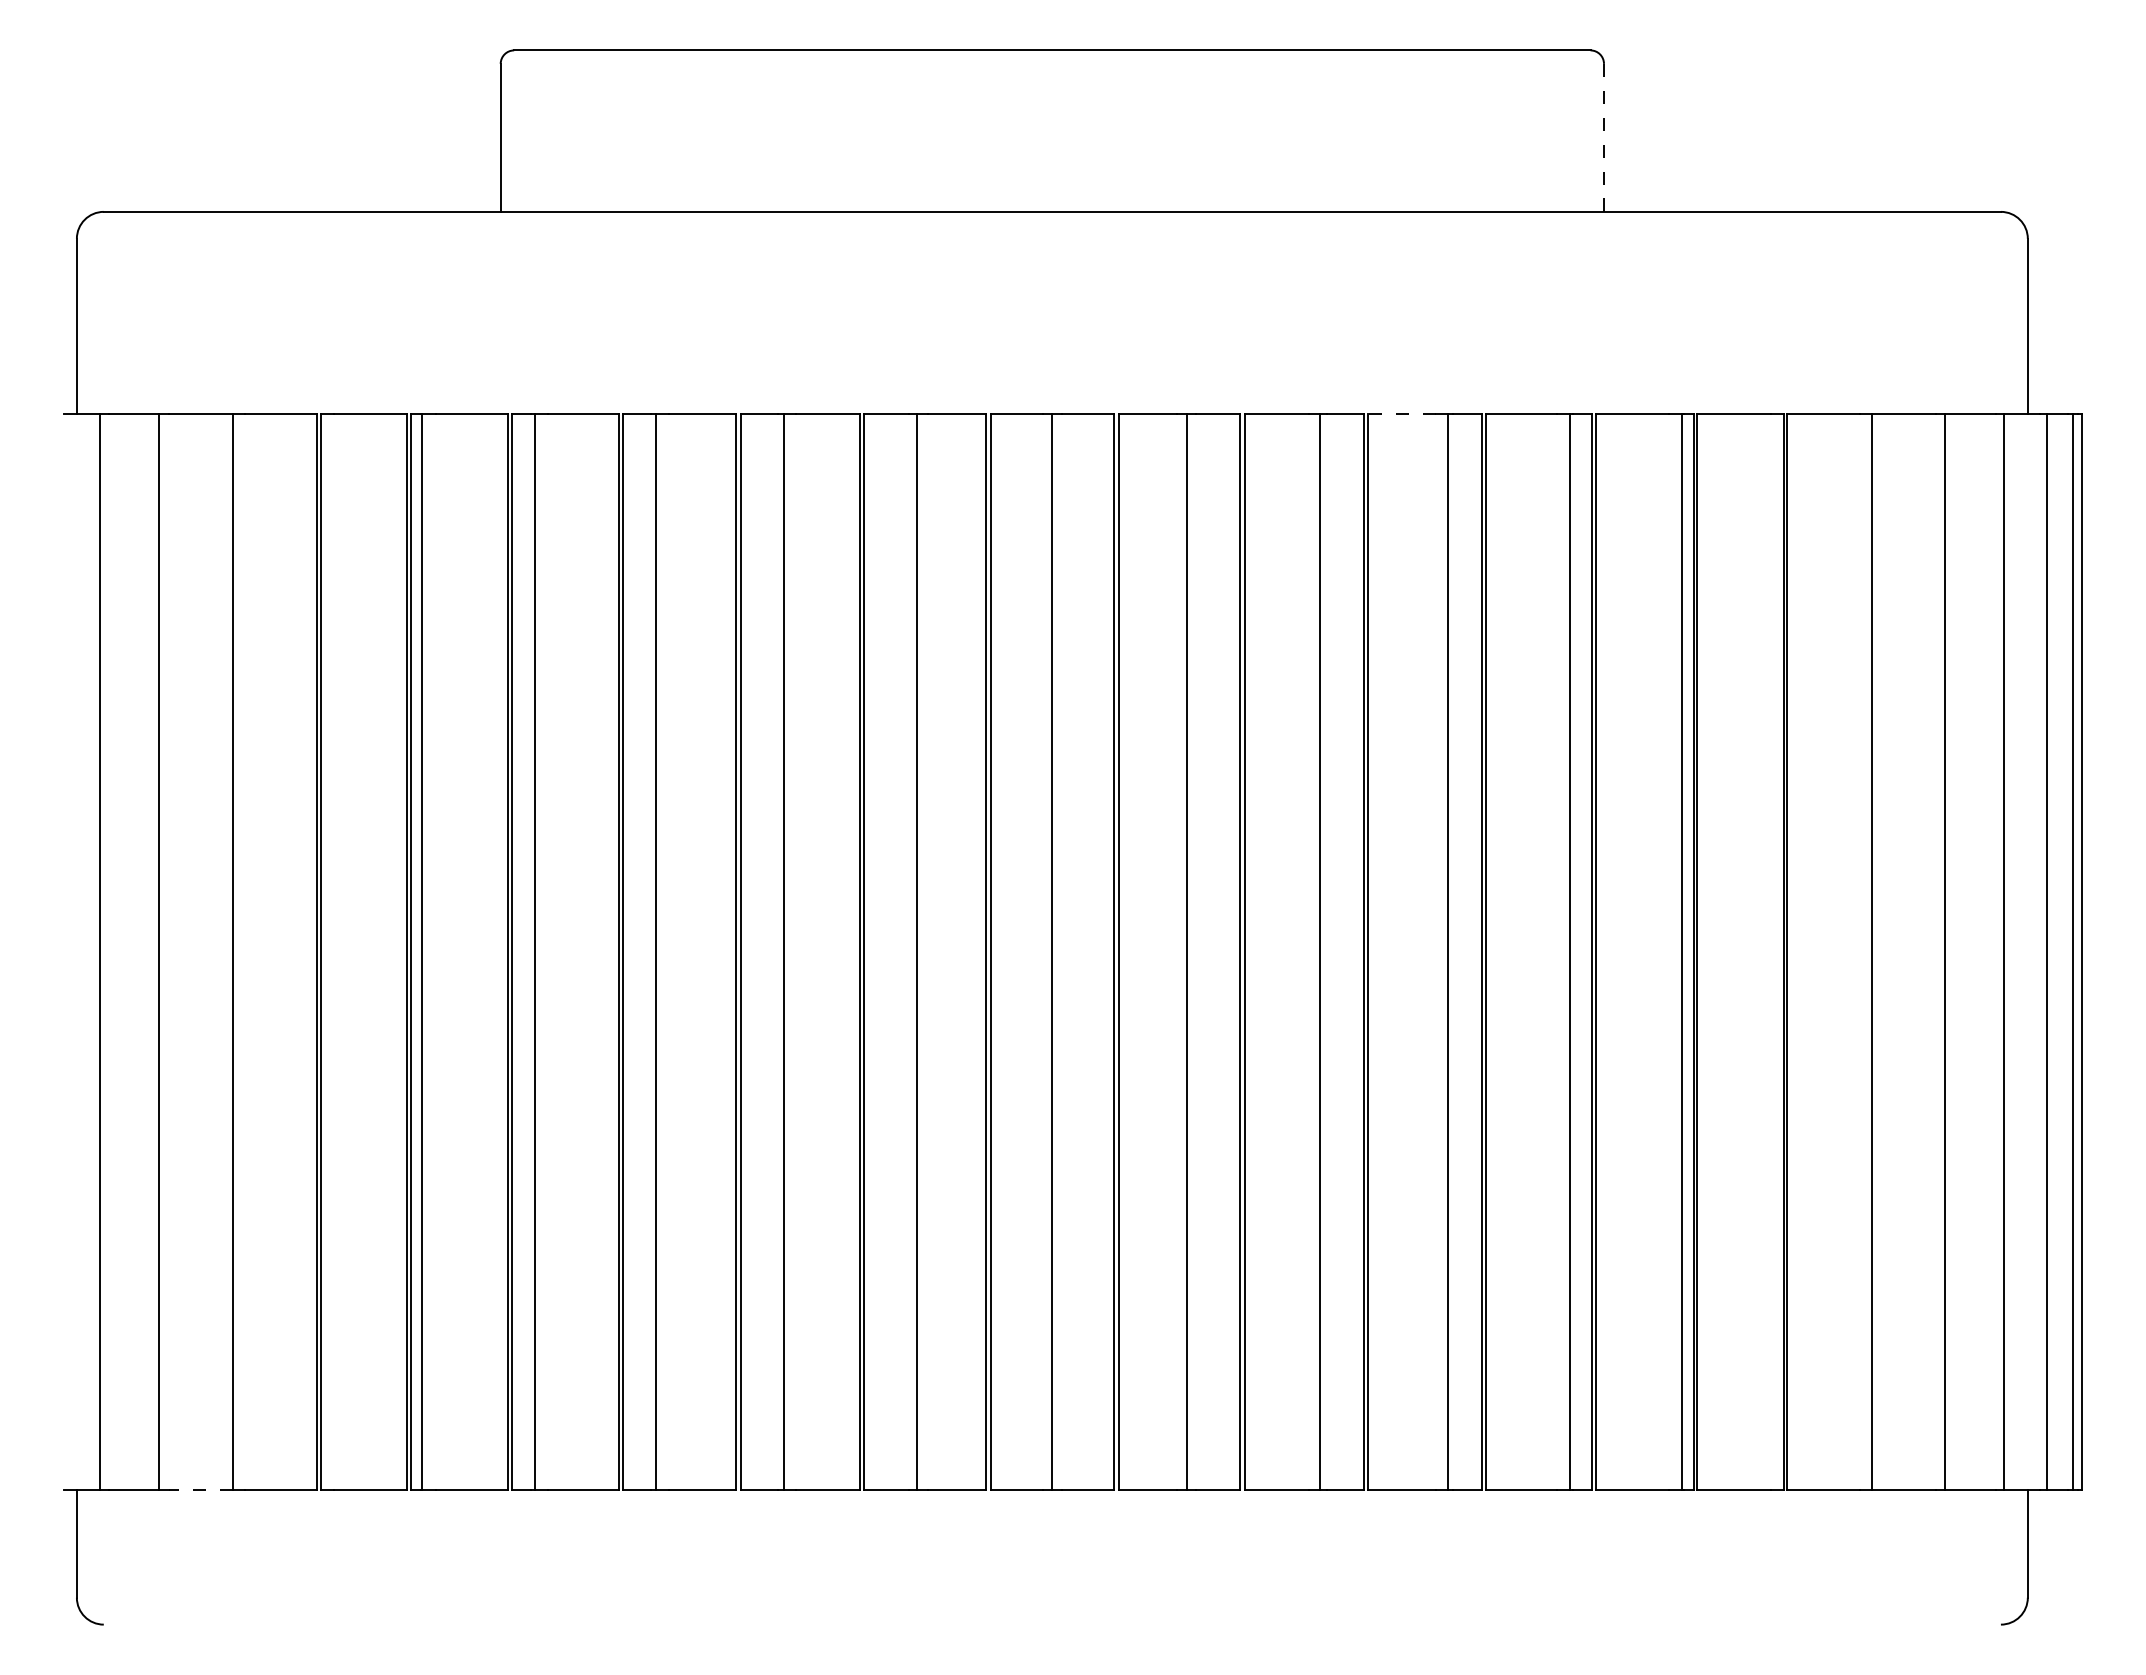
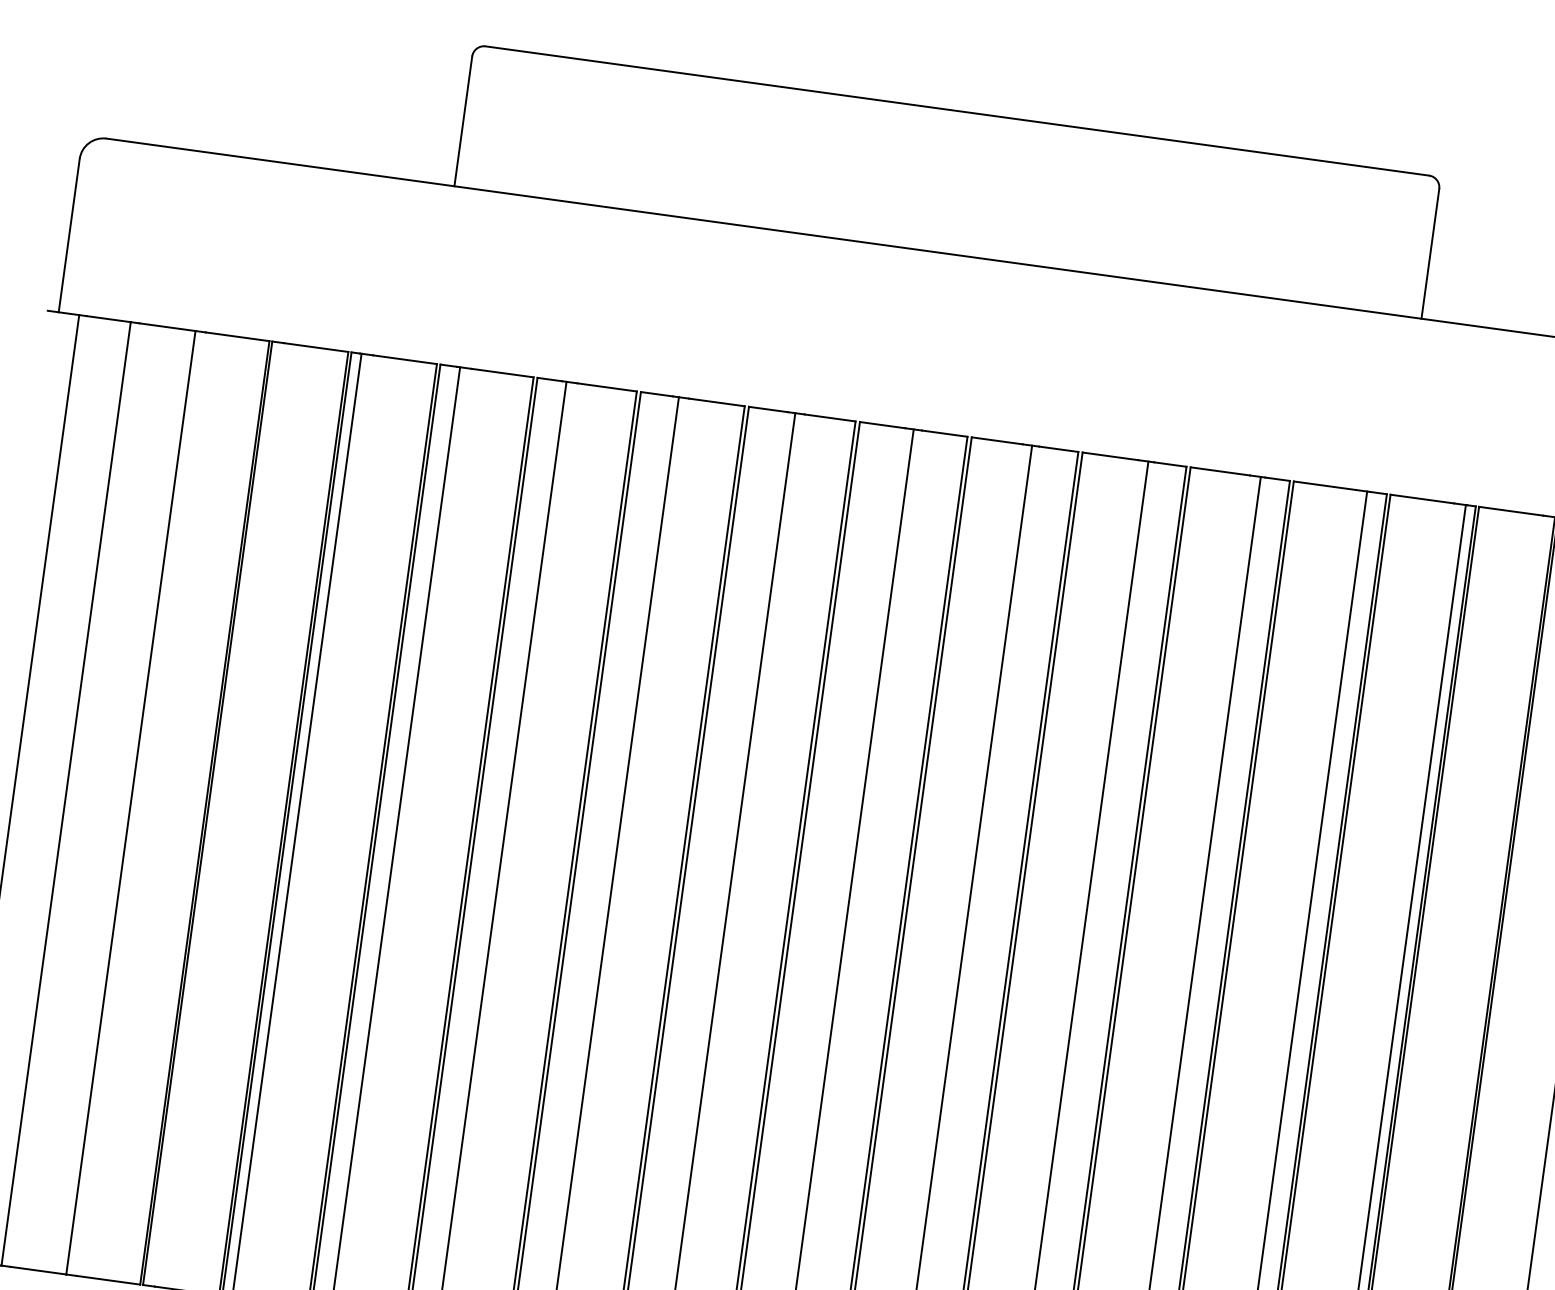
line: (1604, 137) -> (1430, 253), dashed -> solid
line: (1402, 413) -> (1220, 471), dashed -> solid
line: (201, 1490) -> (38, 1271), dashed -> solid

